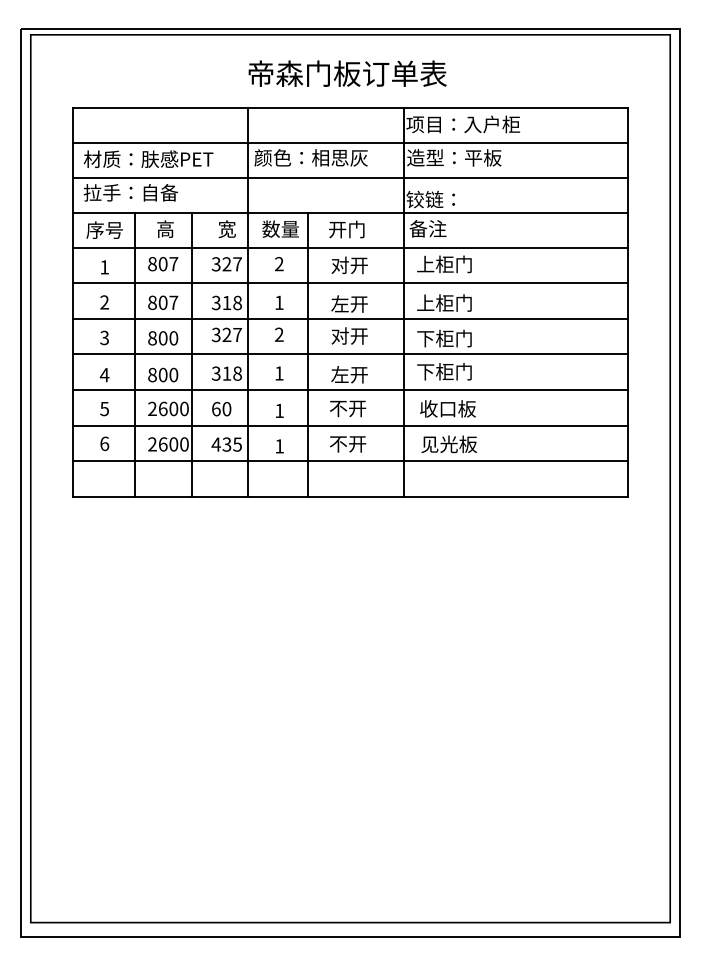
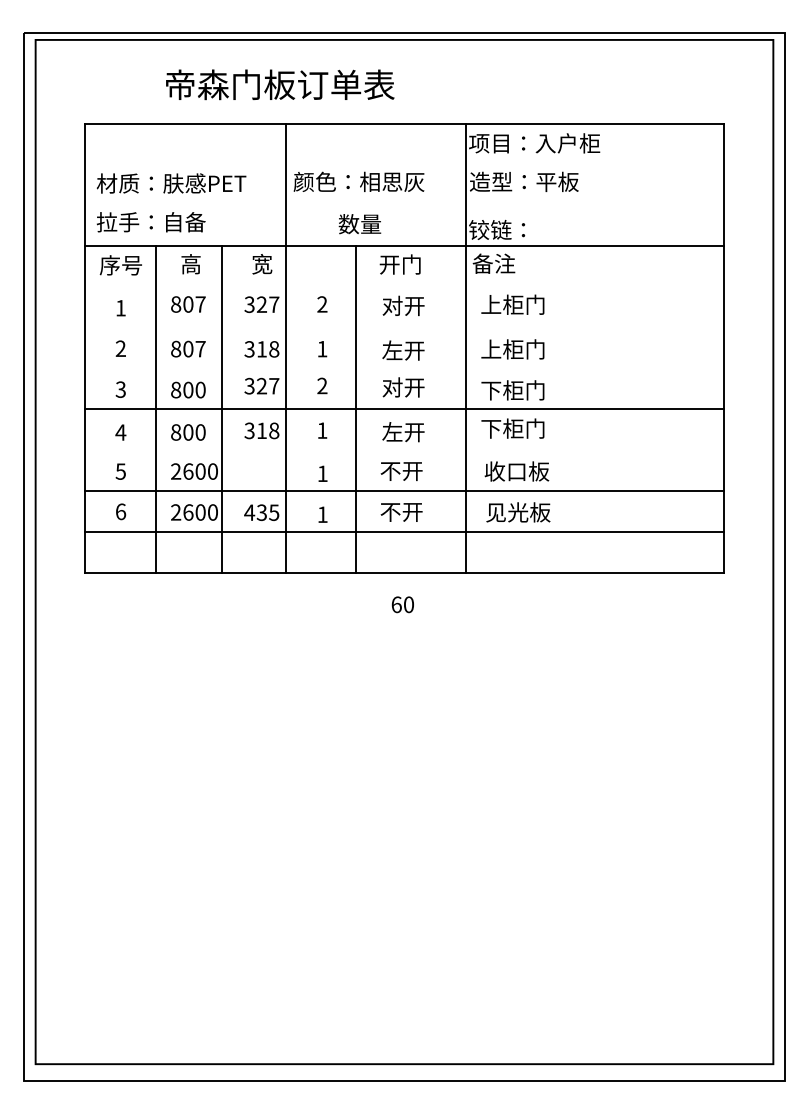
text: (347, 73) -> (280, 84), moved
line: (350, 142) -> (404, 164), removed
line: (350, 178) -> (404, 205), removed
text: (280, 229) -> (359, 224), moved
line: (350, 248) -> (404, 286), removed
line: (350, 283) -> (404, 326), removed
line: (350, 318) -> (404, 367), removed
line: (350, 389) -> (404, 449), removed
text: (221, 408) -> (402, 604), moved

